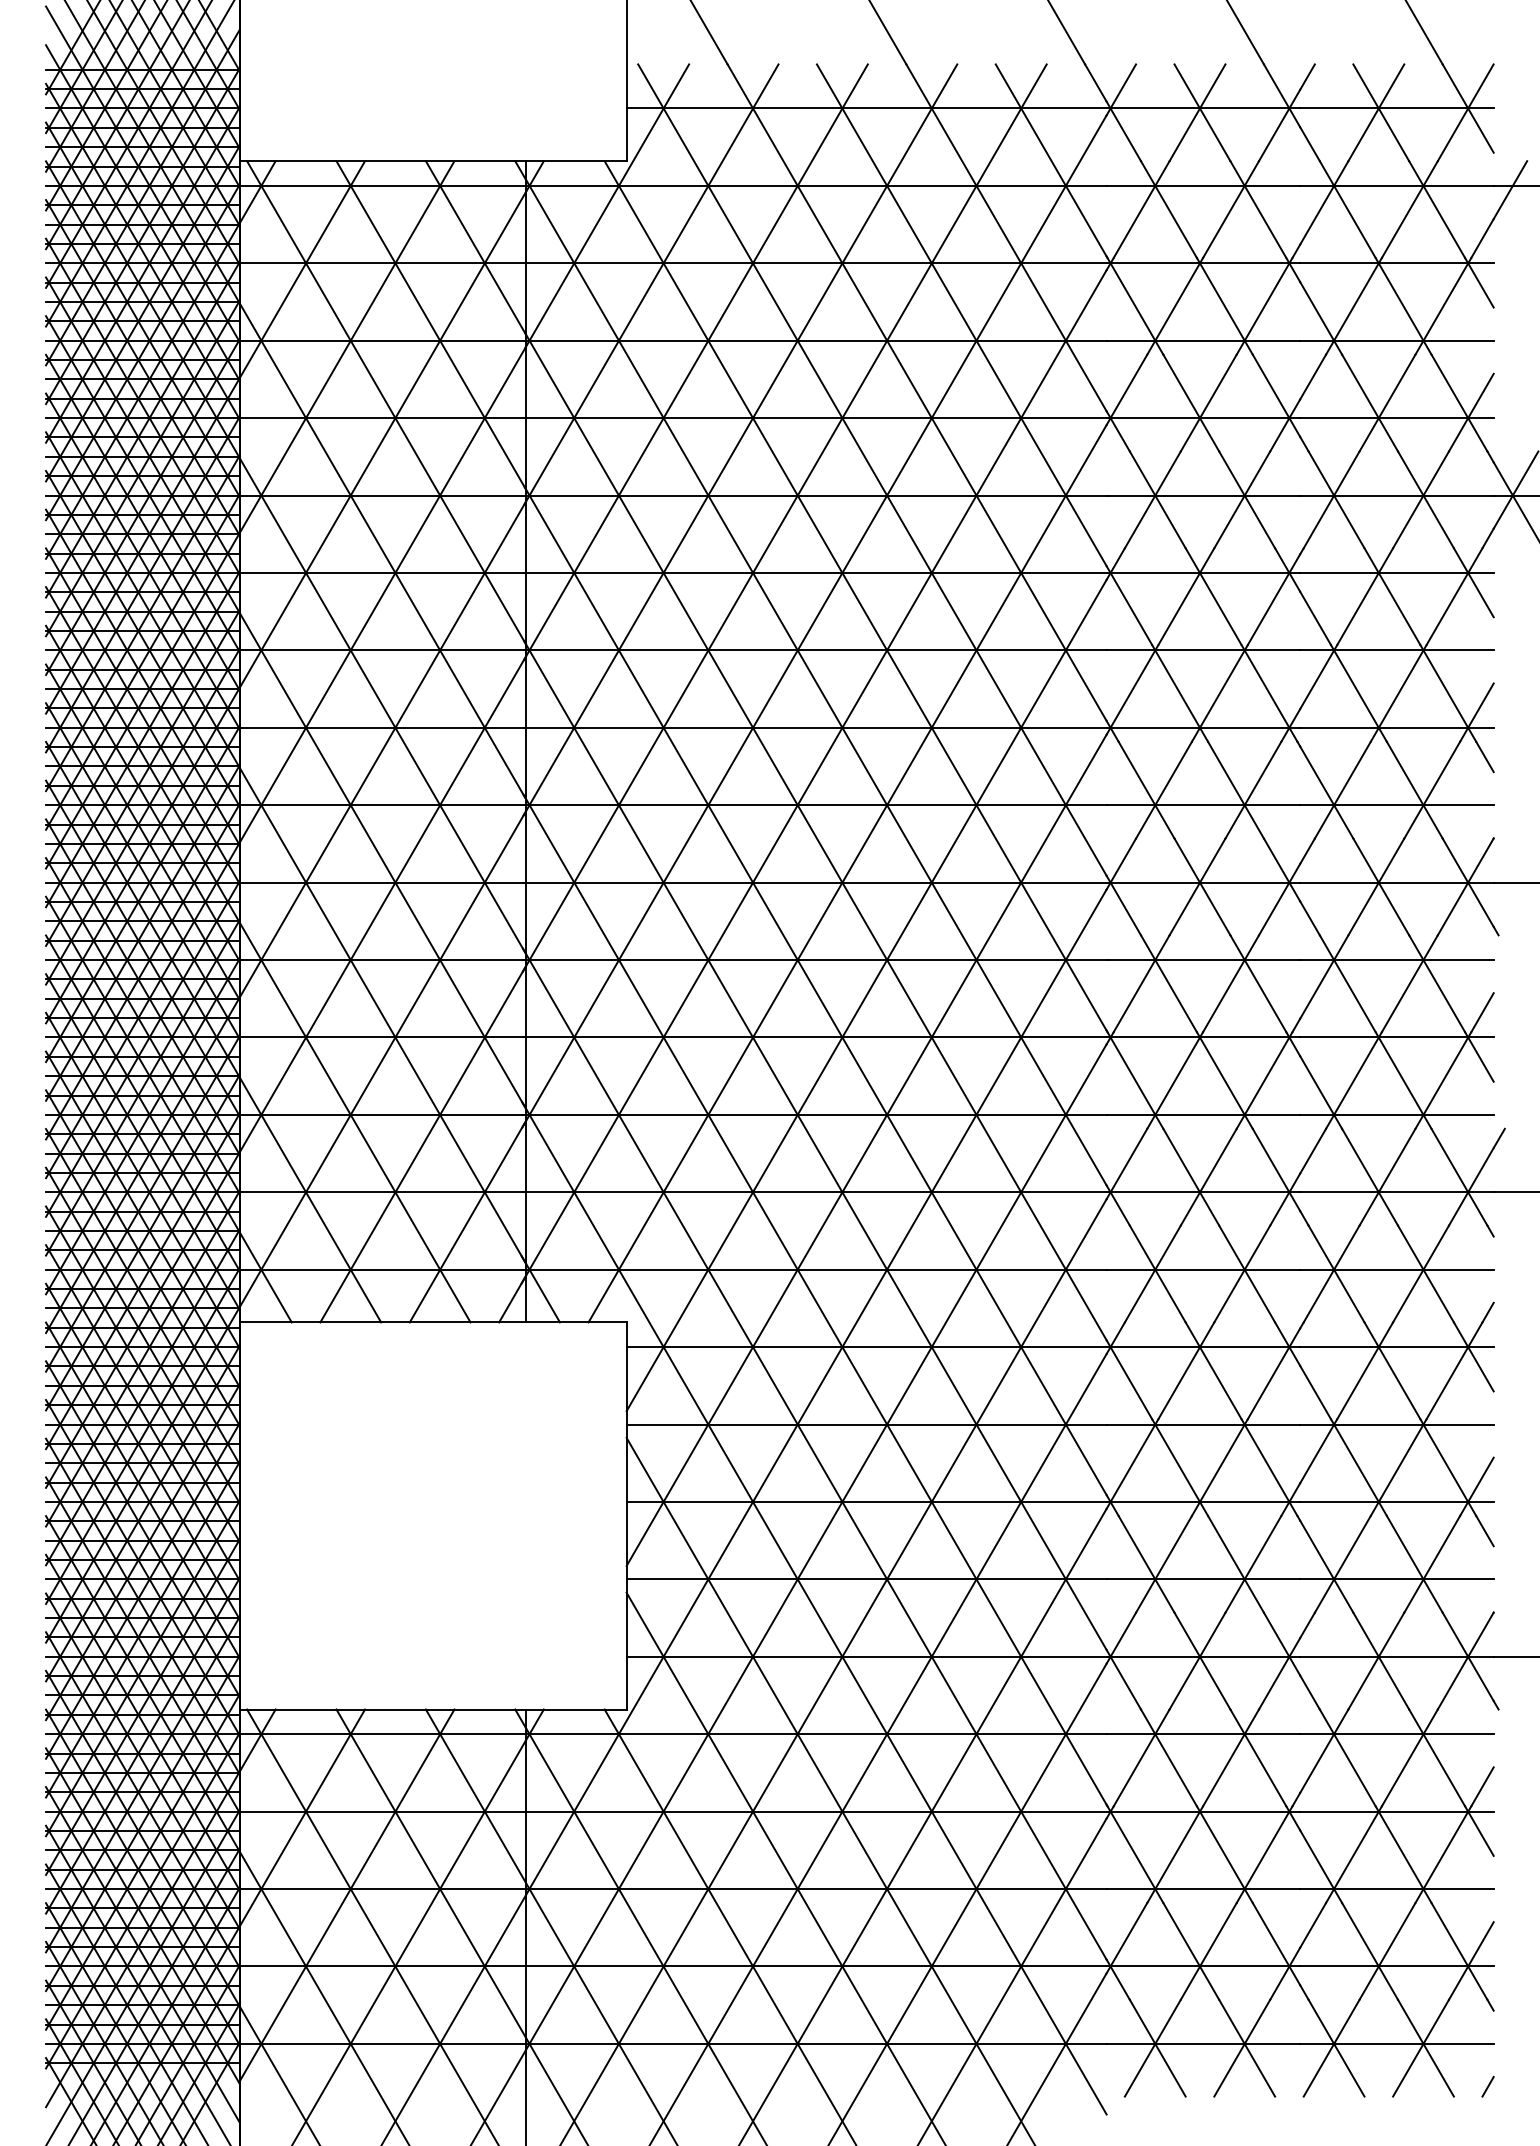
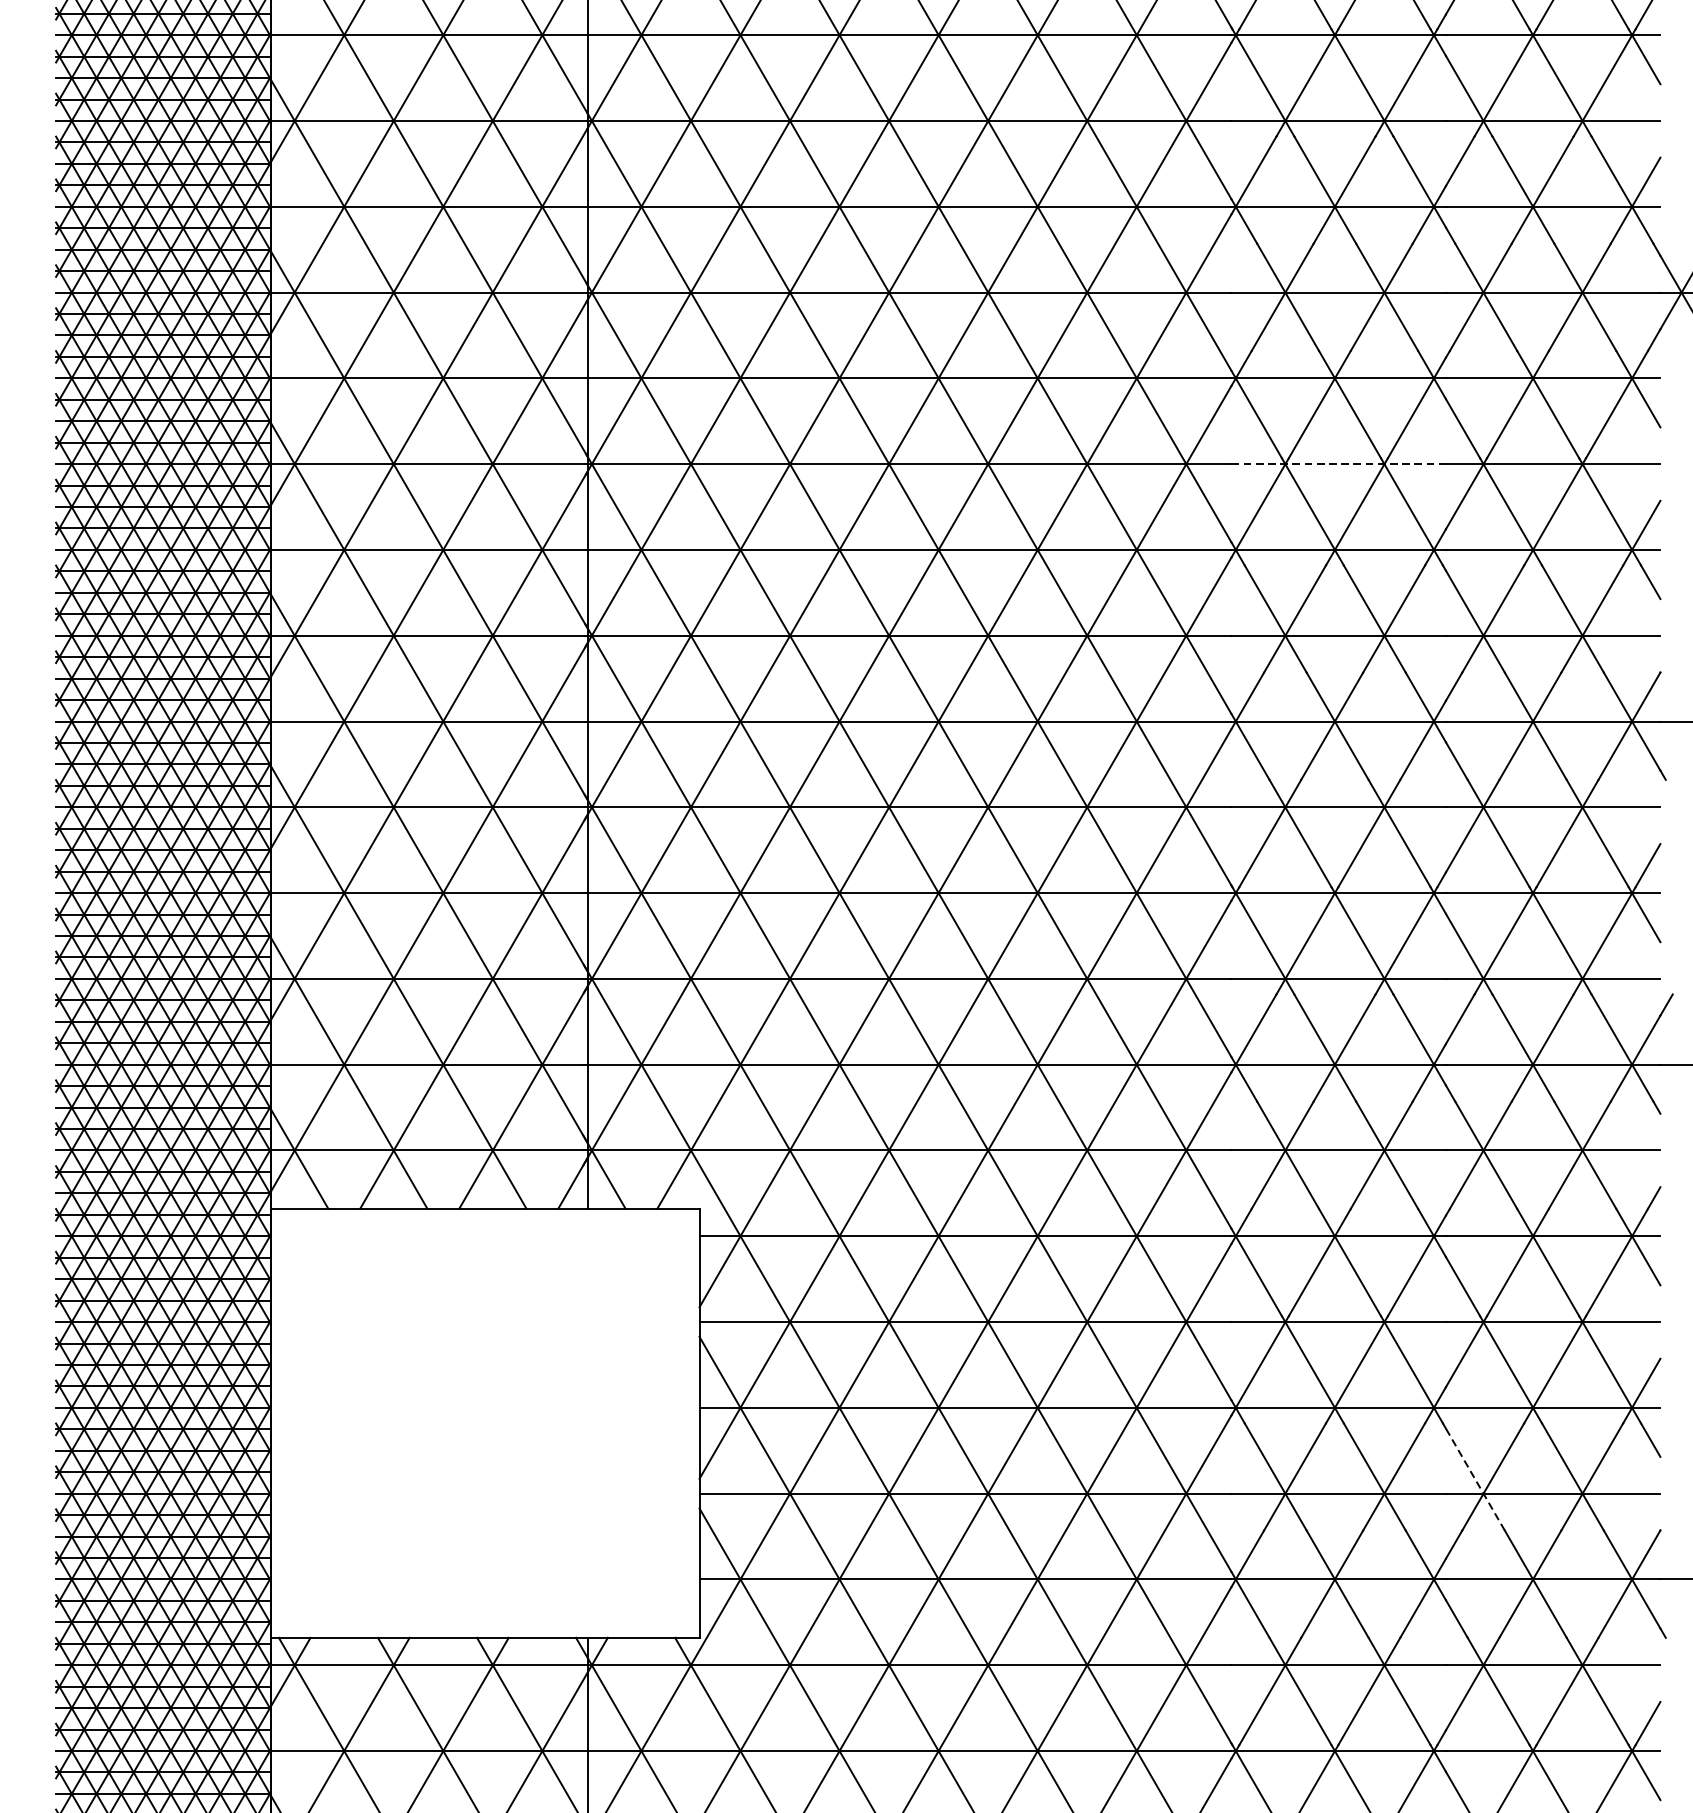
line: (1203, 650) -> (1338, 464), solid -> dashed
line: (1326, 1566) -> (1475, 1479), solid -> dashed

